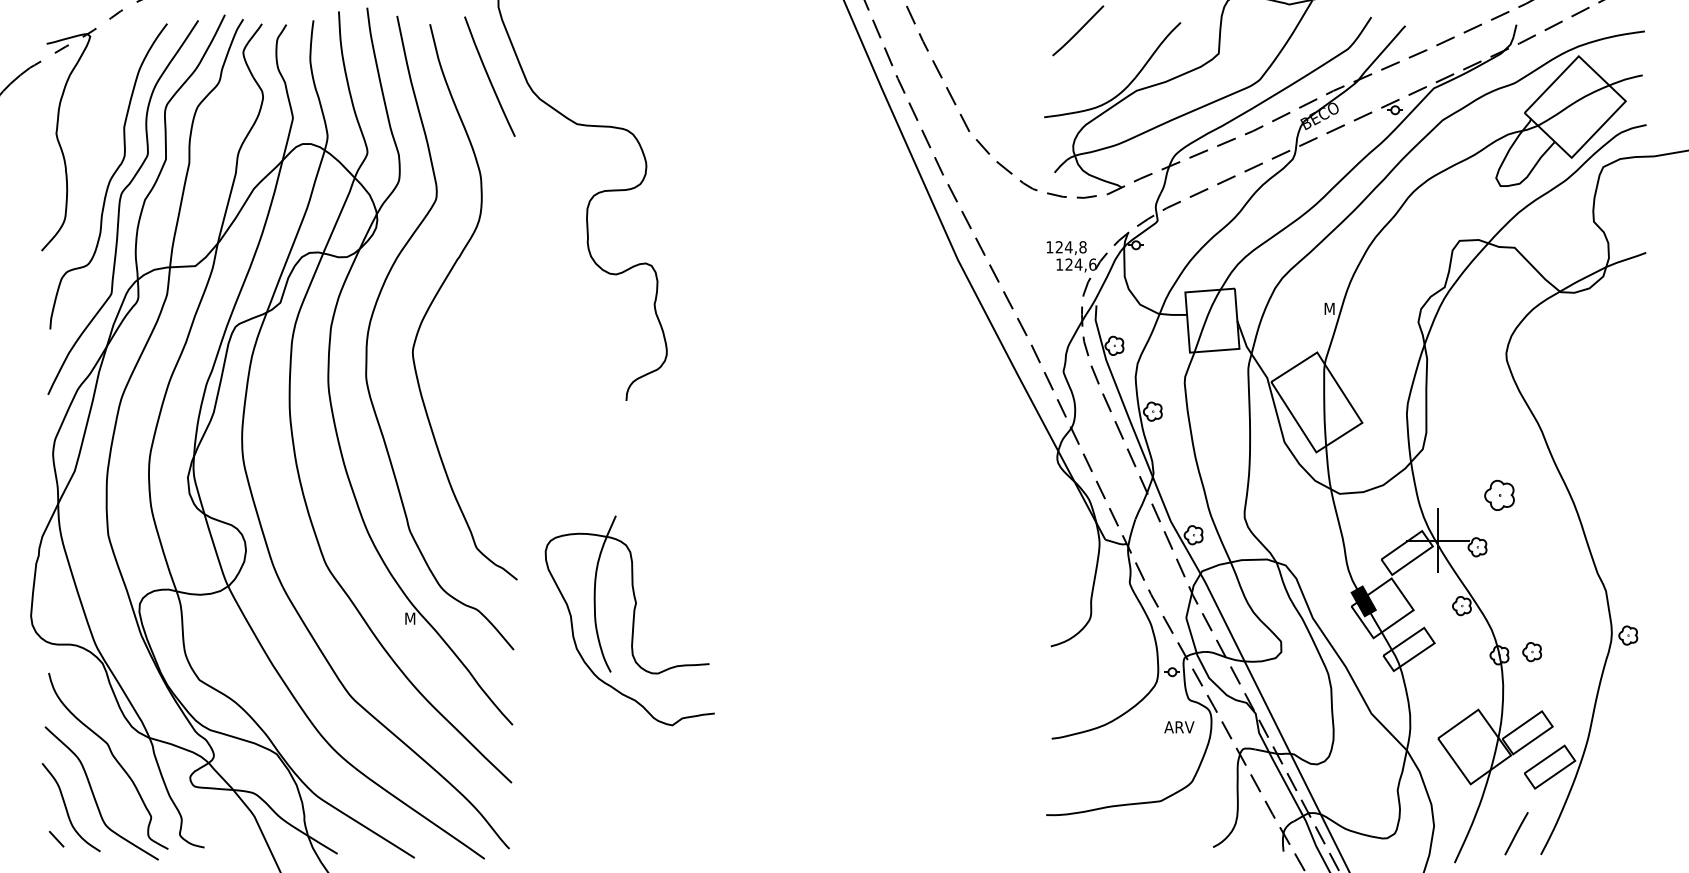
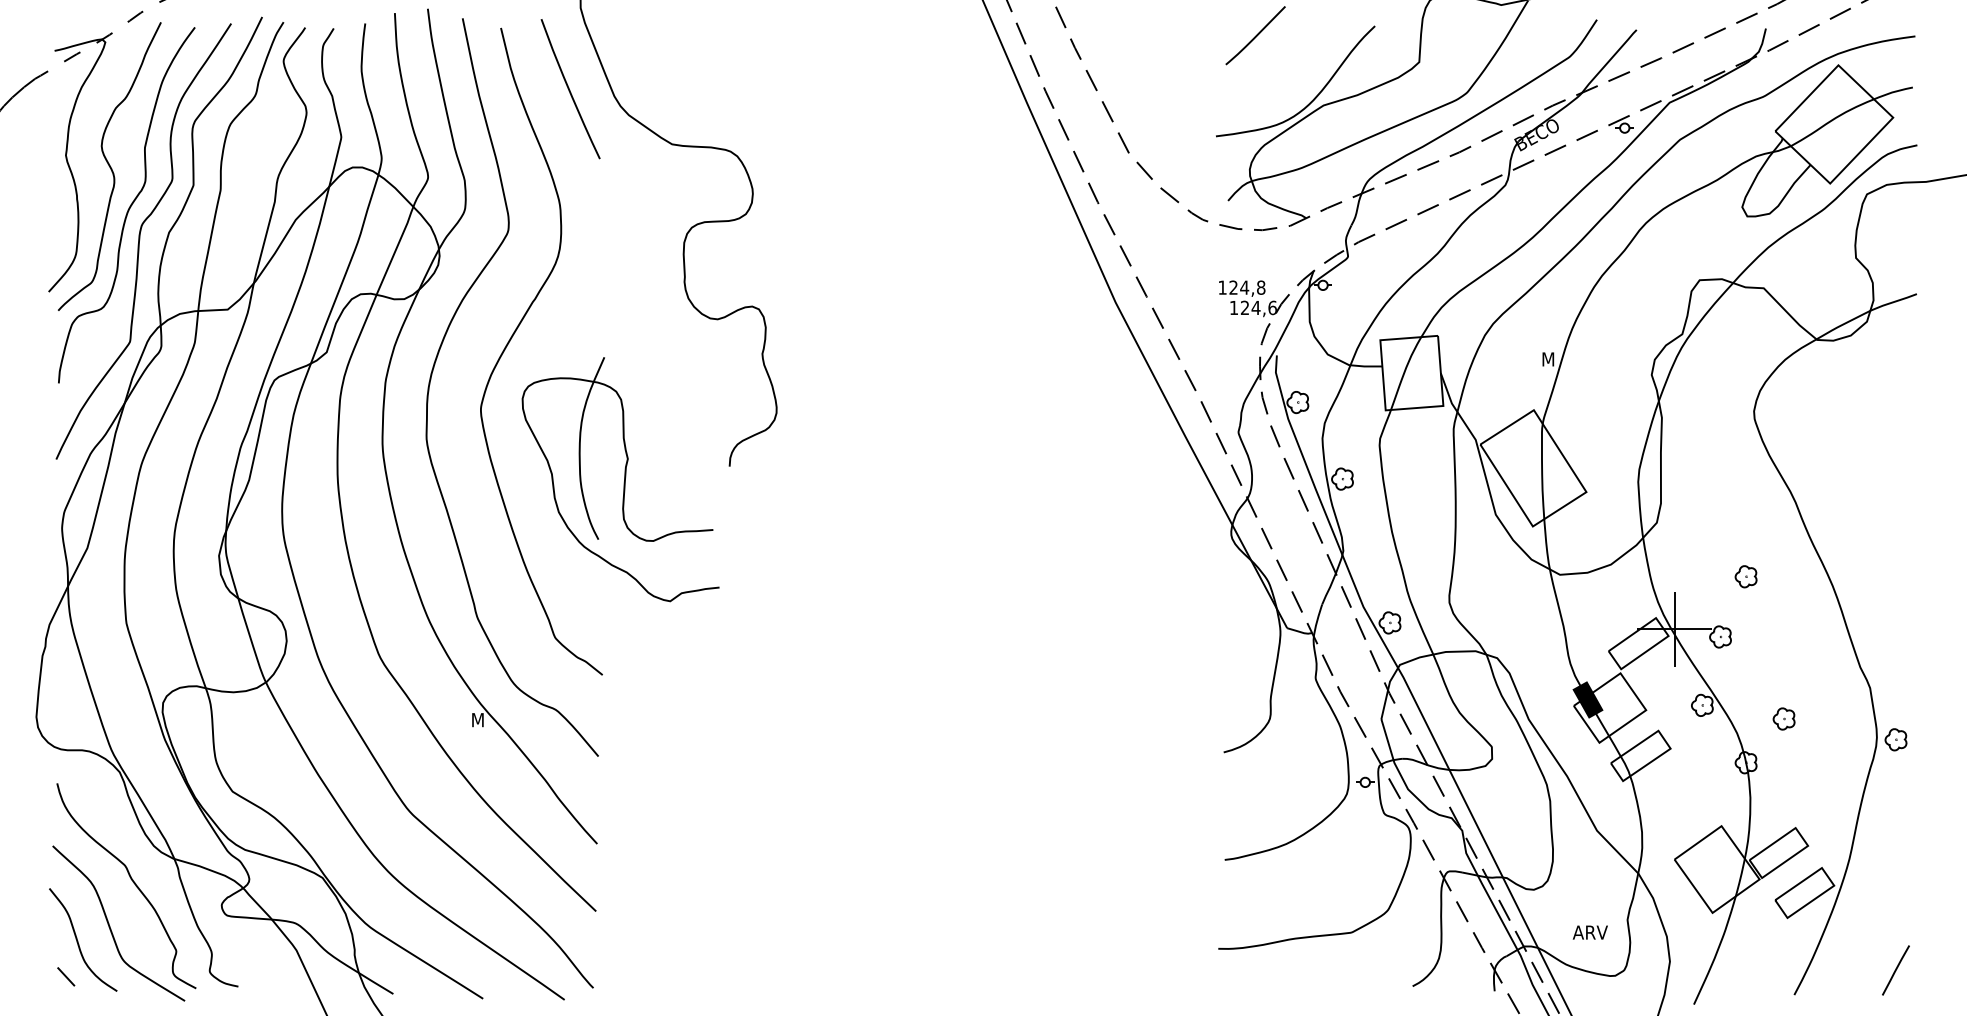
curve: (93, 143) -> (109, 166), added
part: (1498, 495) -> (1745, 576), size x0.62
part: (629, 620) -> (620, 479), moved
part: (1531, 651) -> (1783, 718), moved
text: (1178, 727) -> (1589, 932), moved
line: (1516, 833) -> (1895, 970), moved

